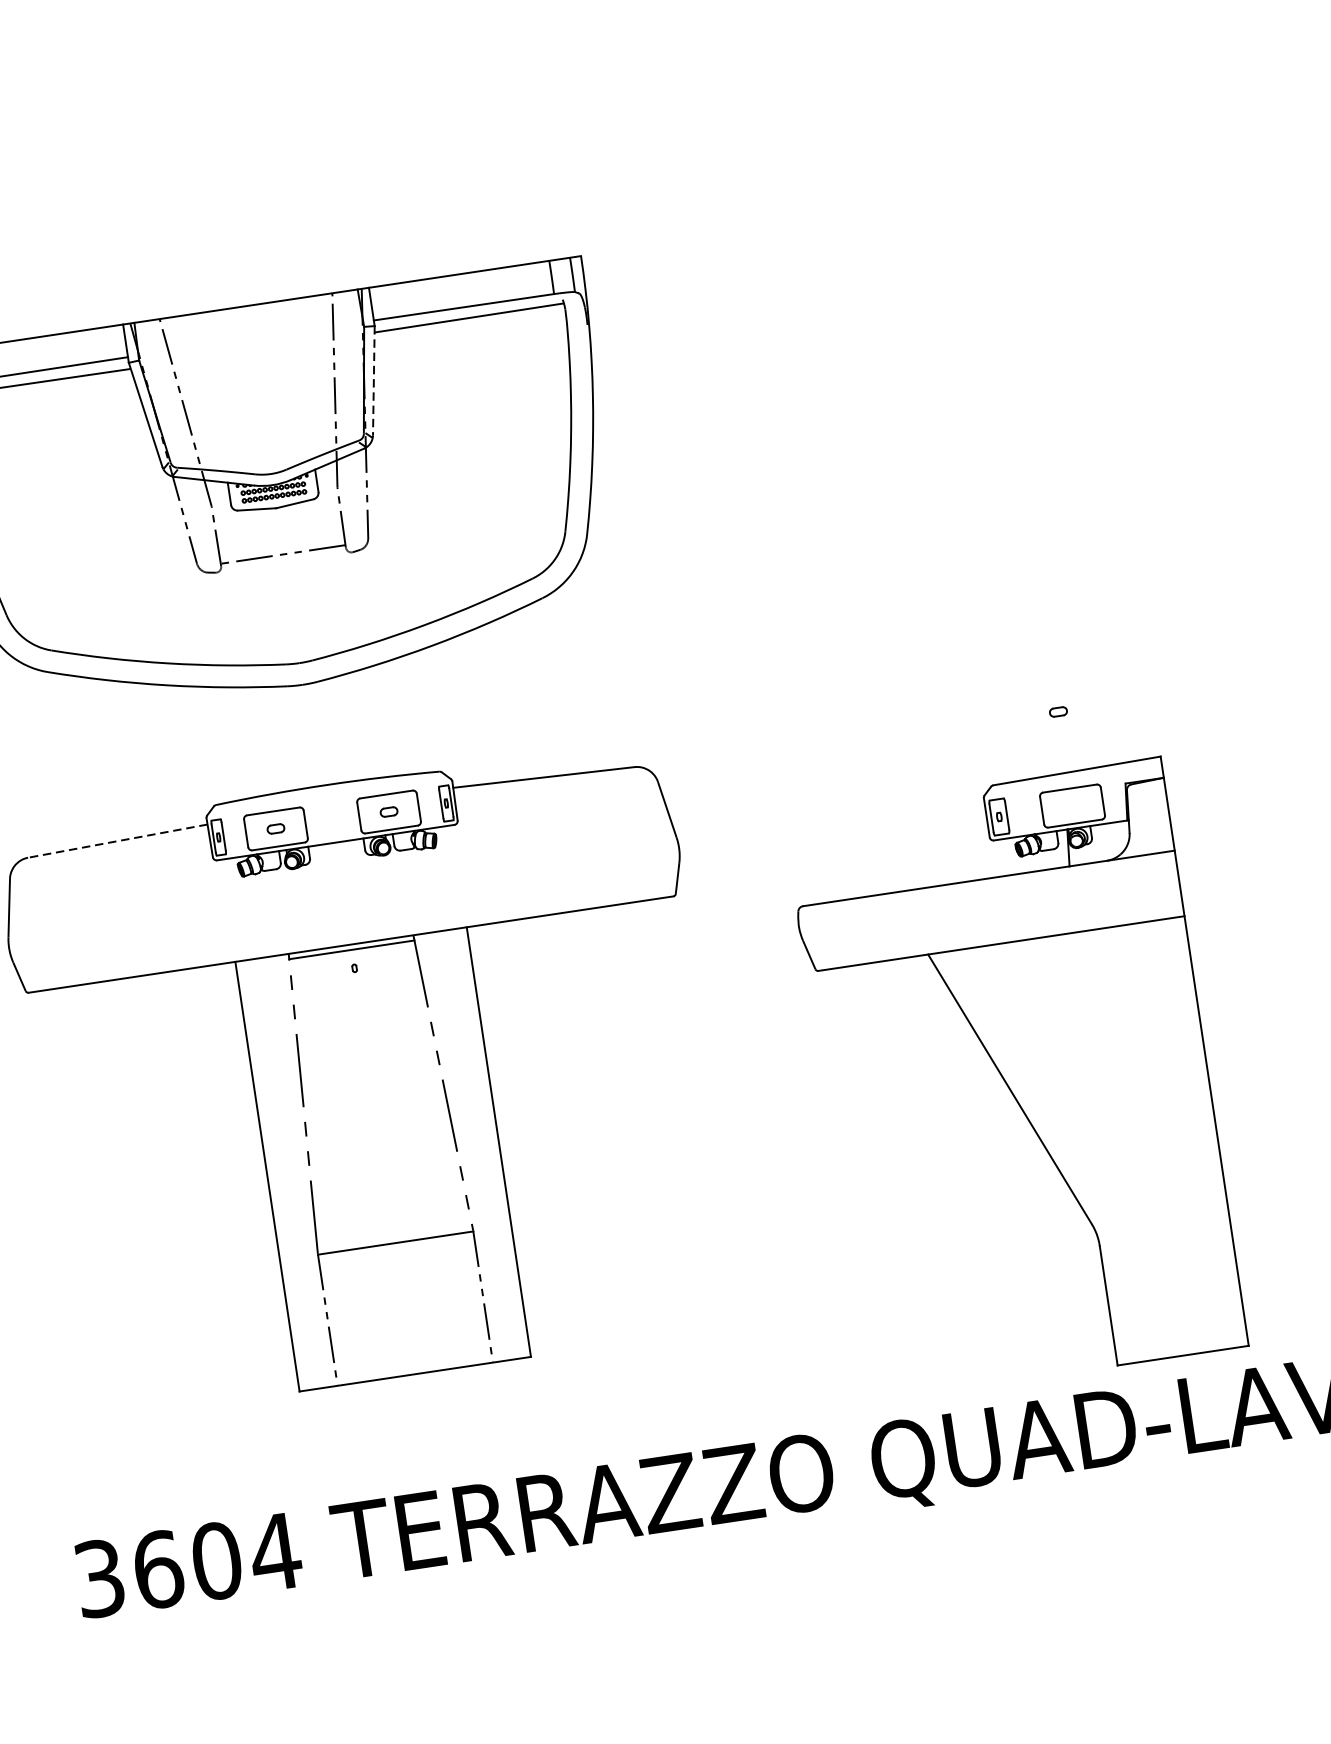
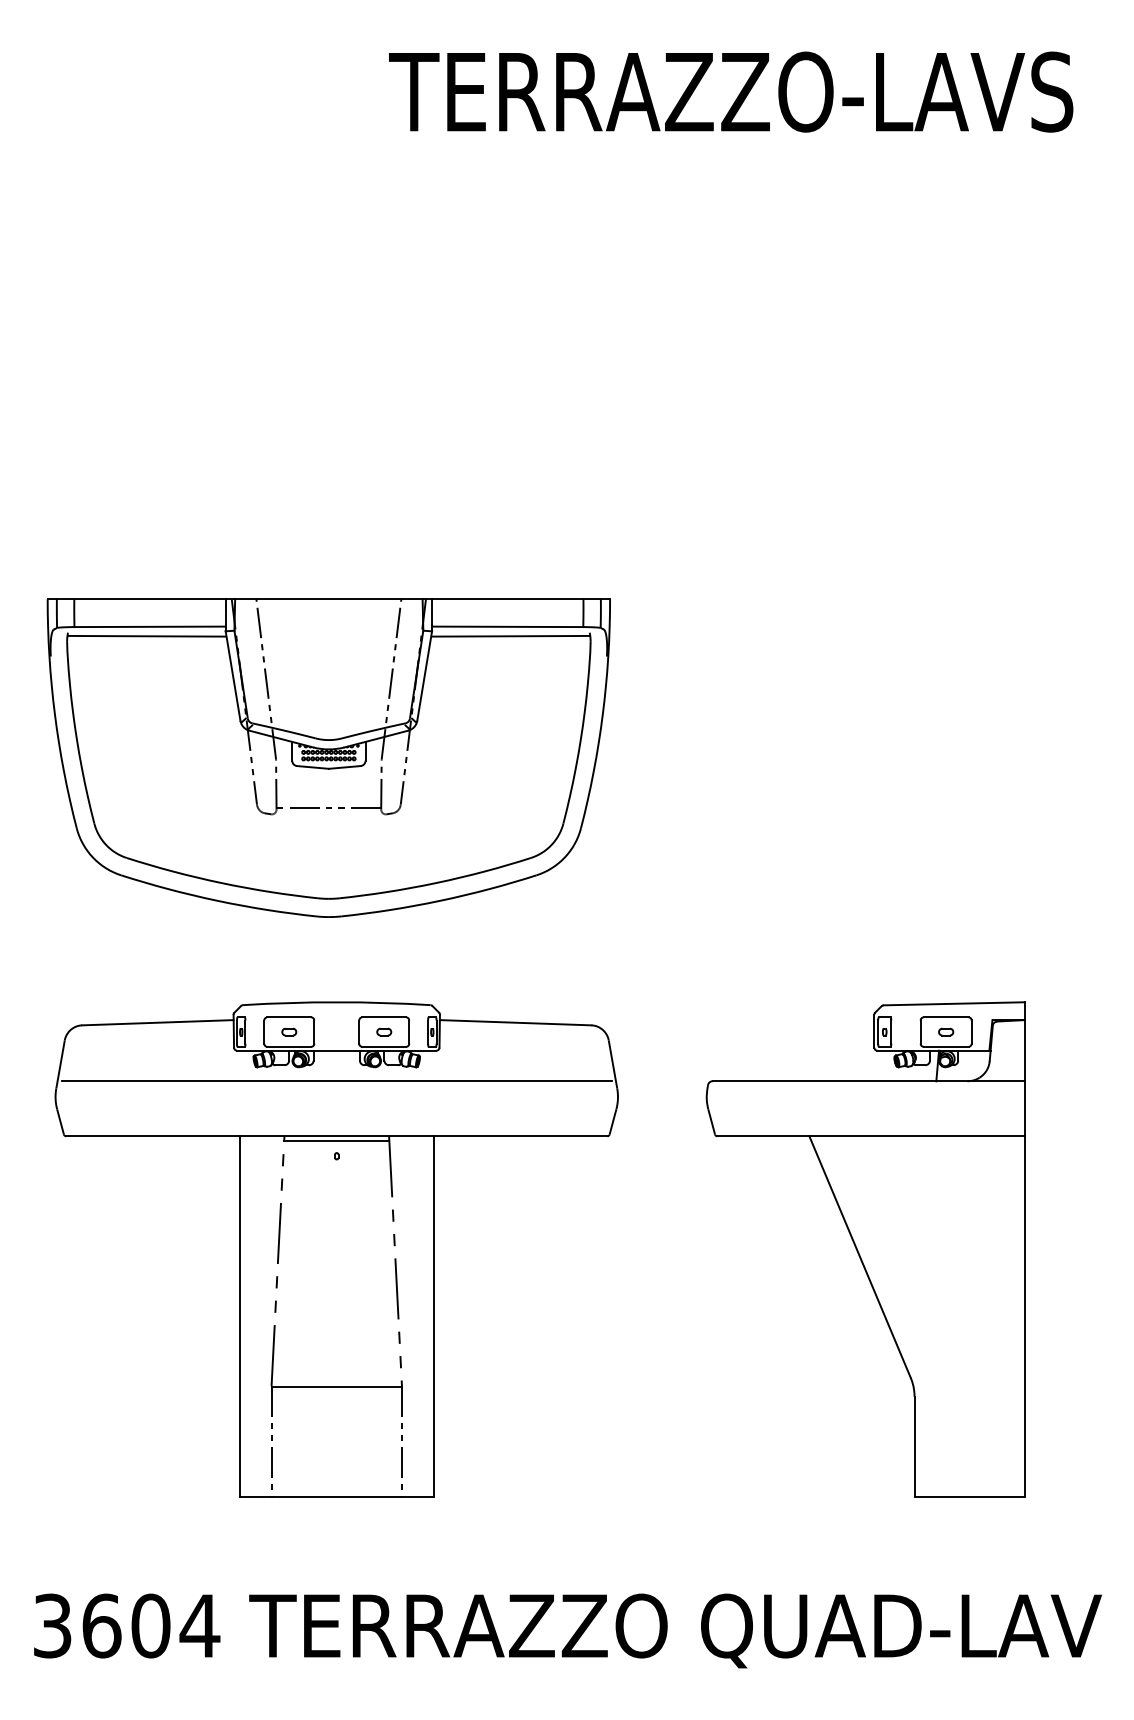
line: (373, 381) -> (424, 676), dashed -> solid
line: (117, 840) -> (157, 1022), dashed -> solid
line: (340, 879) -> (336, 1081), added
part: (1015, 1079) -> (865, 1249), moved

